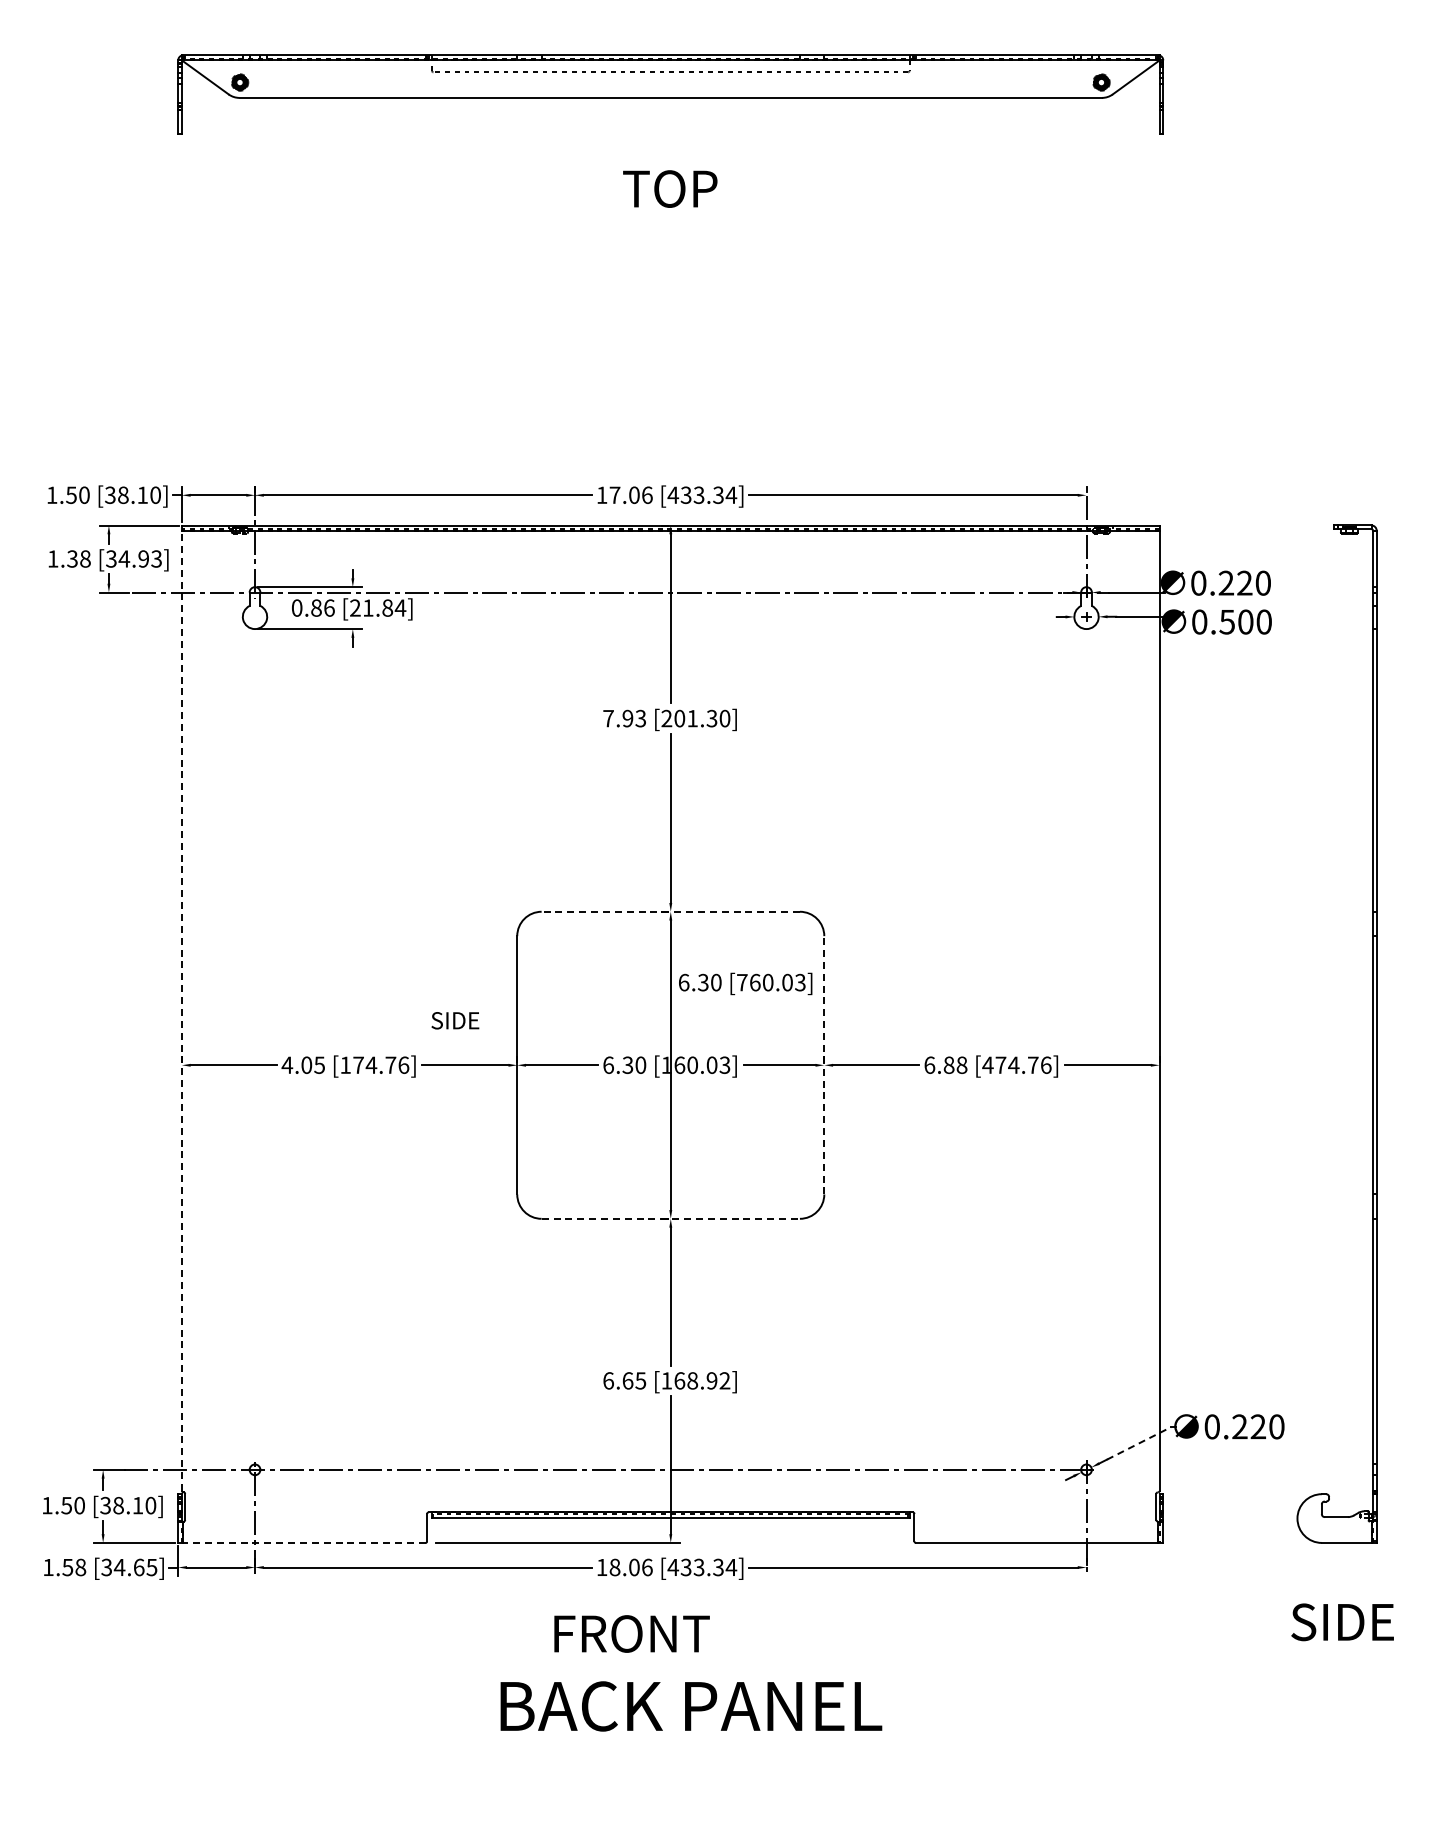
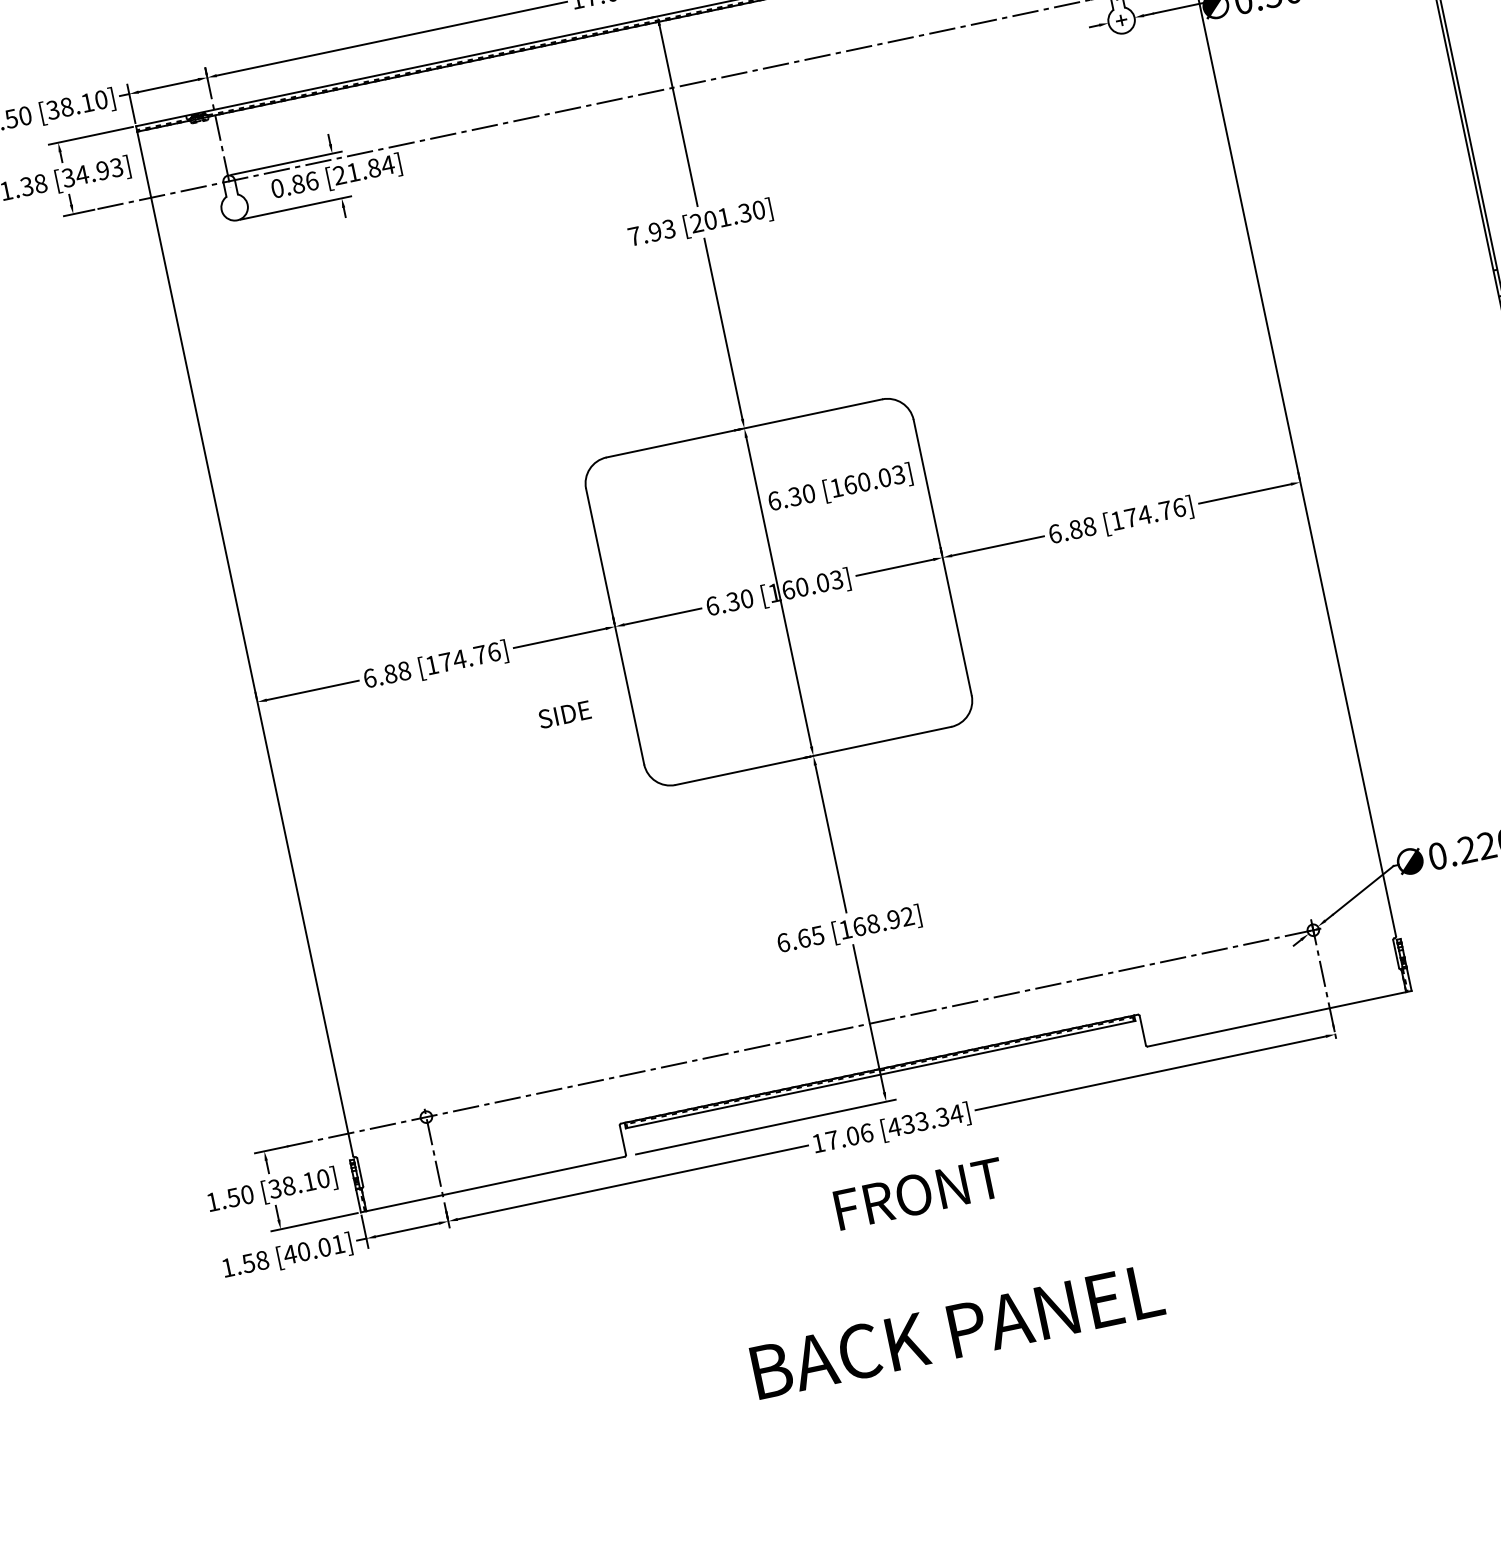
line: (670, 911) -> (744, 428), dashed -> solid
text: (742, 982) -> (836, 487), [760.03] -> [160.03]
line: (181, 1010) -> (244, 643), dashed -> solid
text: (455, 1020) -> (564, 714), moved
text: (303, 1064) -> (386, 673), 4.05 -> 6.88
line: (824, 1064) -> (942, 556), dashed -> solid
text: (987, 1064) -> (1116, 520), [474.76] -> [174.76]
line: (671, 1218) -> (814, 755), dashed -> solid
line: (1138, 1443) -> (1362, 890), dashed -> solid
line: (304, 1542) -> (495, 1183), dashed -> solid
text: (128, 1567) -> (313, 1249), [34.65] -> [40.01]
text: (614, 1567) -> (831, 1140), 18.06 -> 17.06
text: (631, 1633) -> (918, 1193), moved
text: (691, 1706) -> (957, 1331), moved

